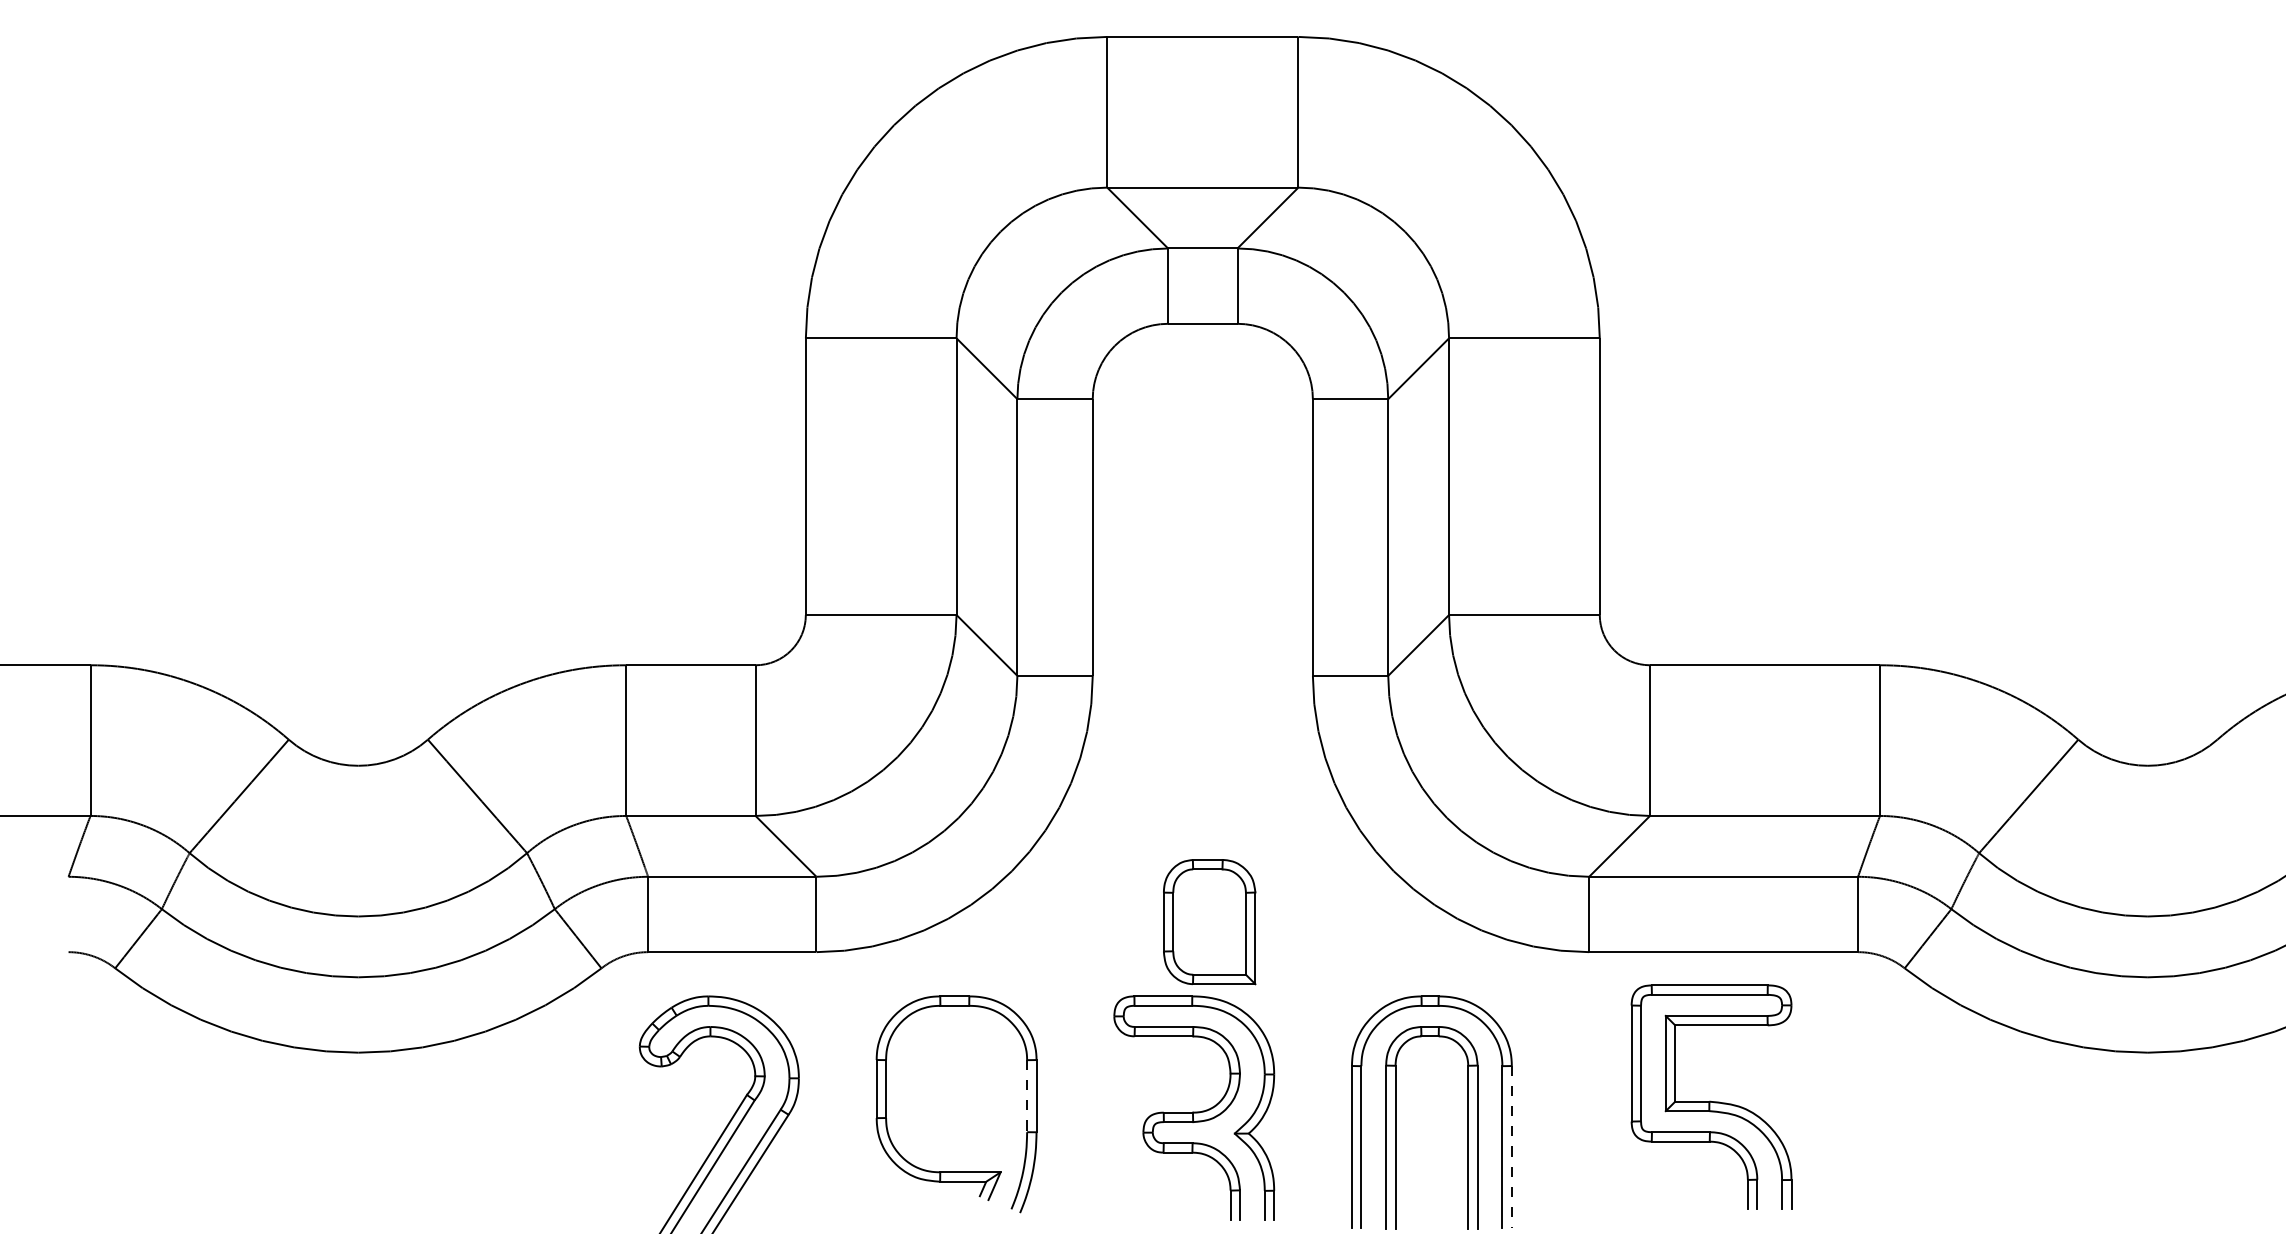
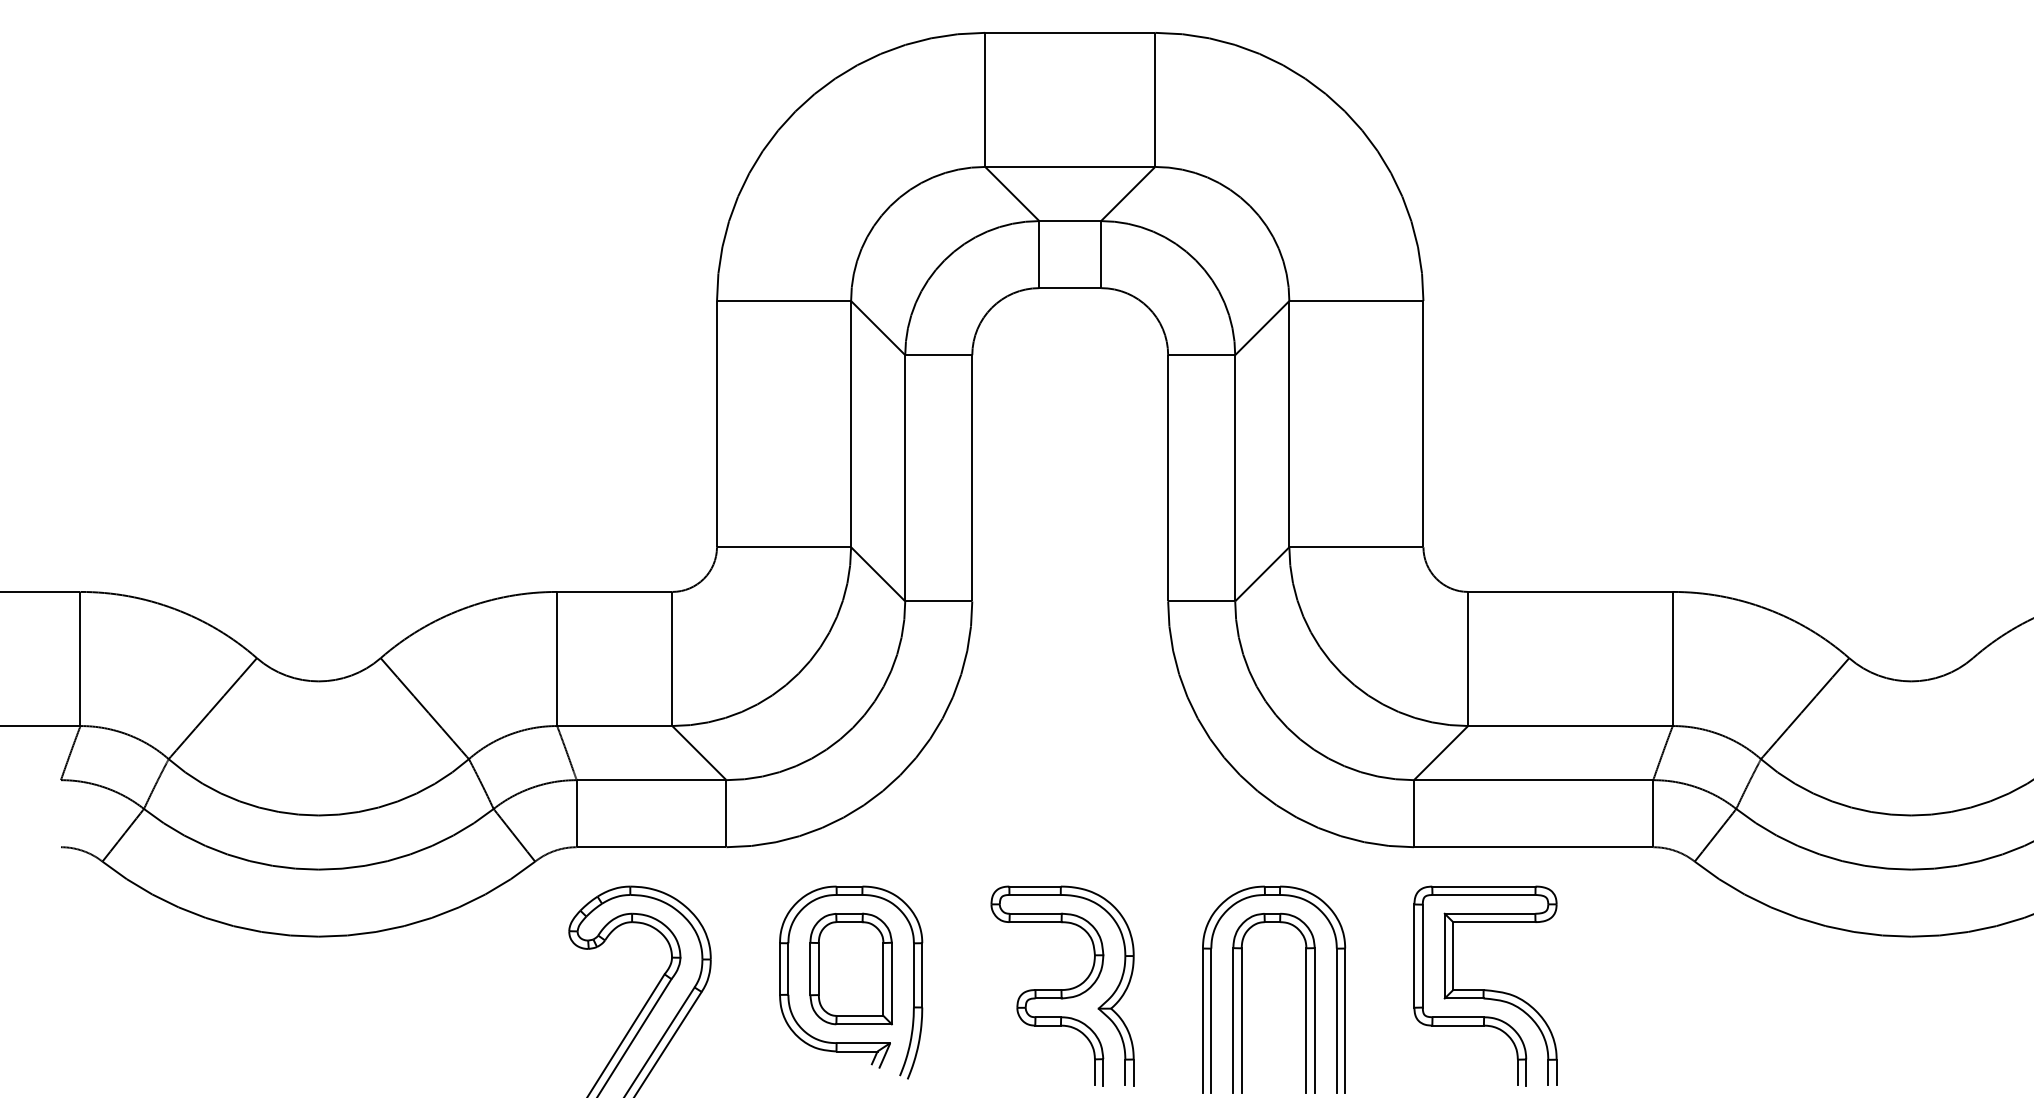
part: (1209, 922) -> (851, 969), moved
line: (1027, 1096) -> (914, 975), dashed -> solid
part: (1711, 1096) -> (1485, 985), moved
line: (1511, 1147) -> (1344, 1021), dashed -> solid

